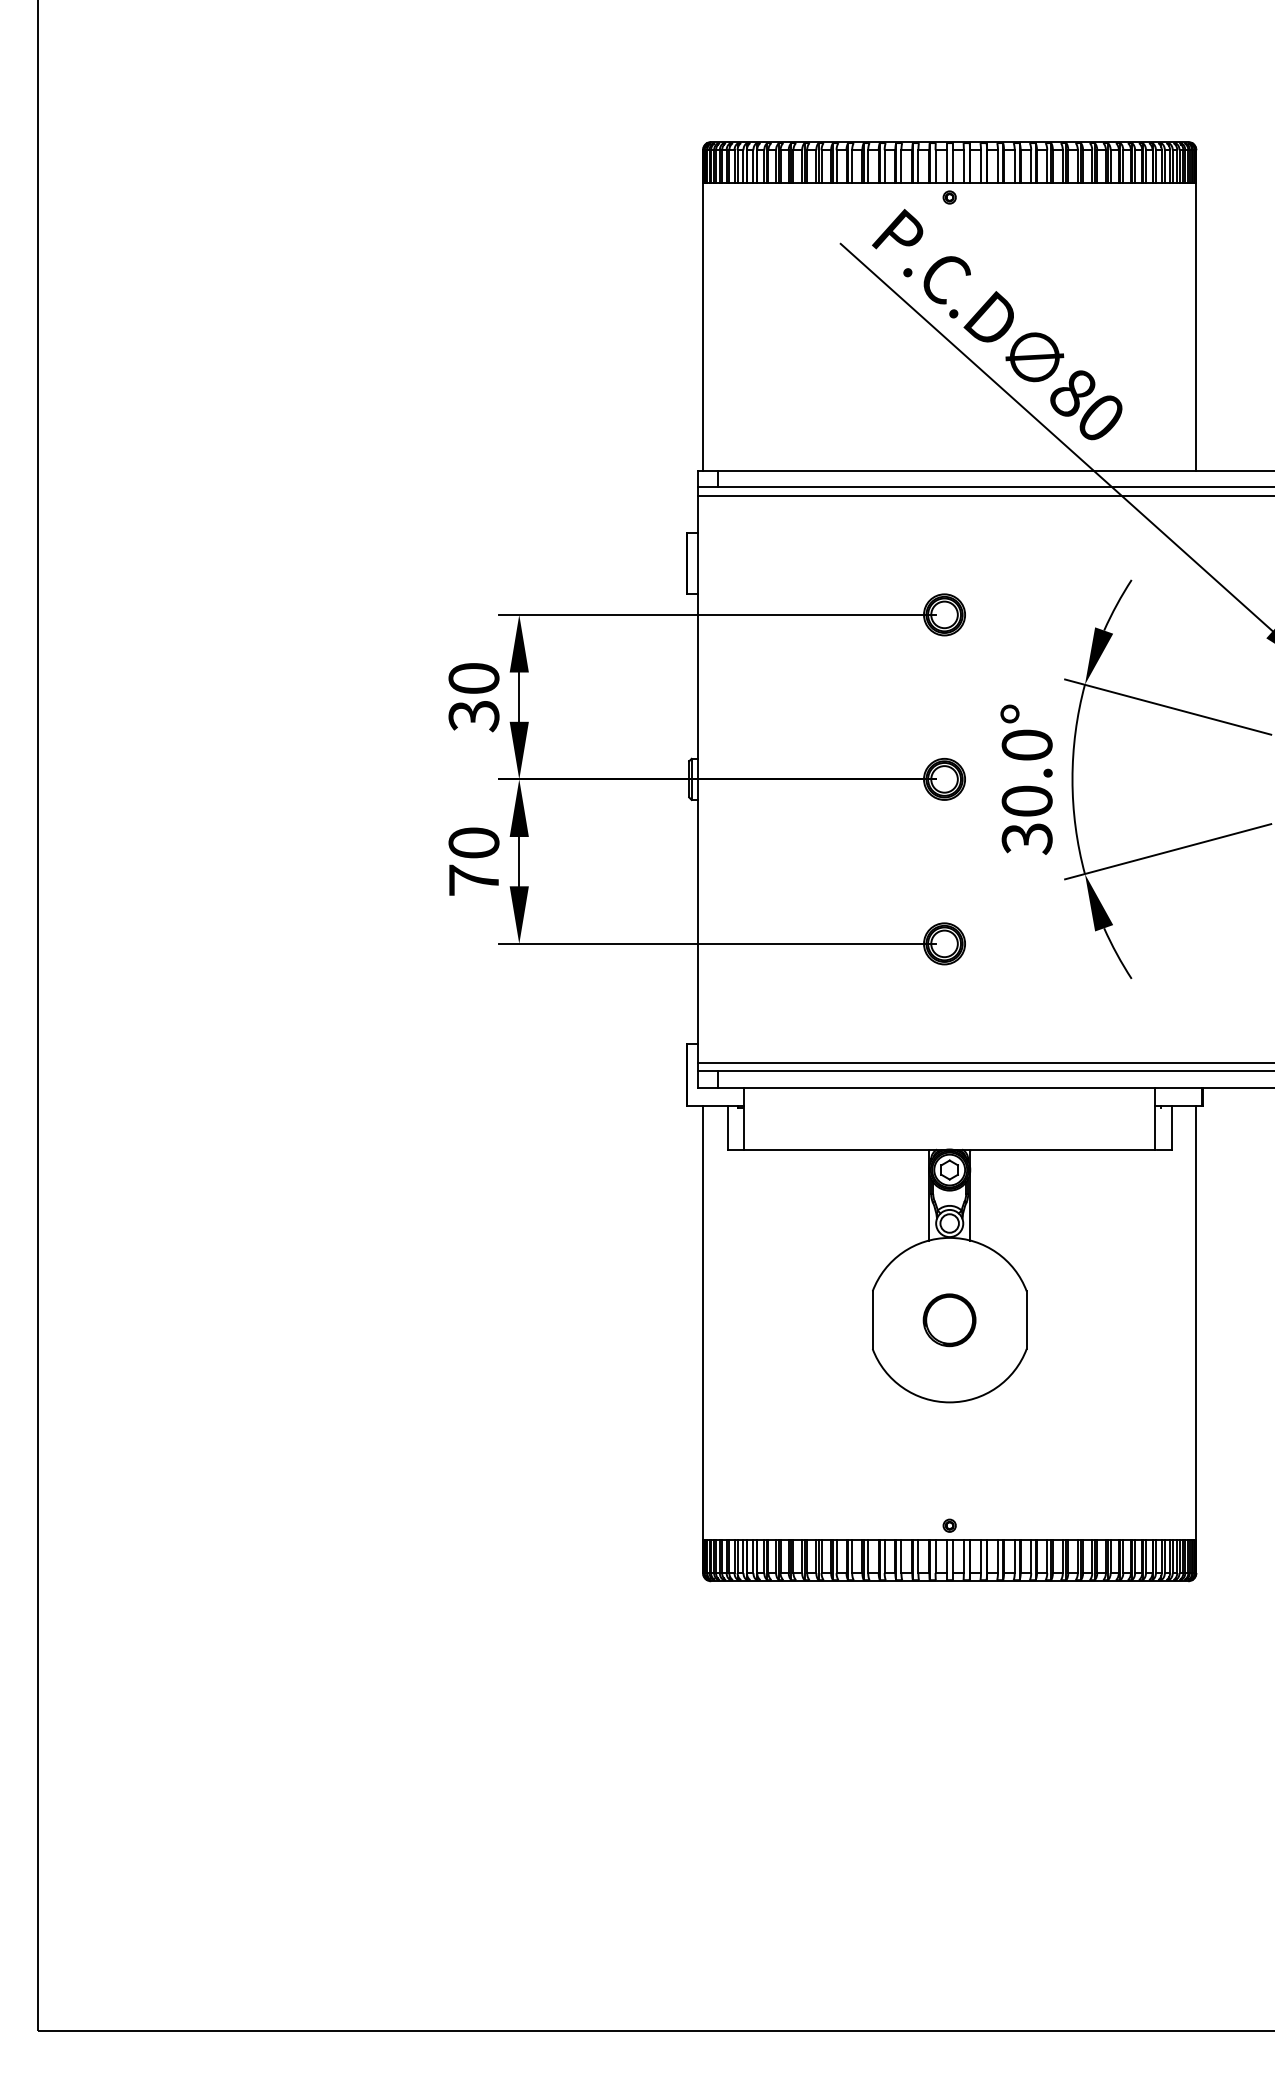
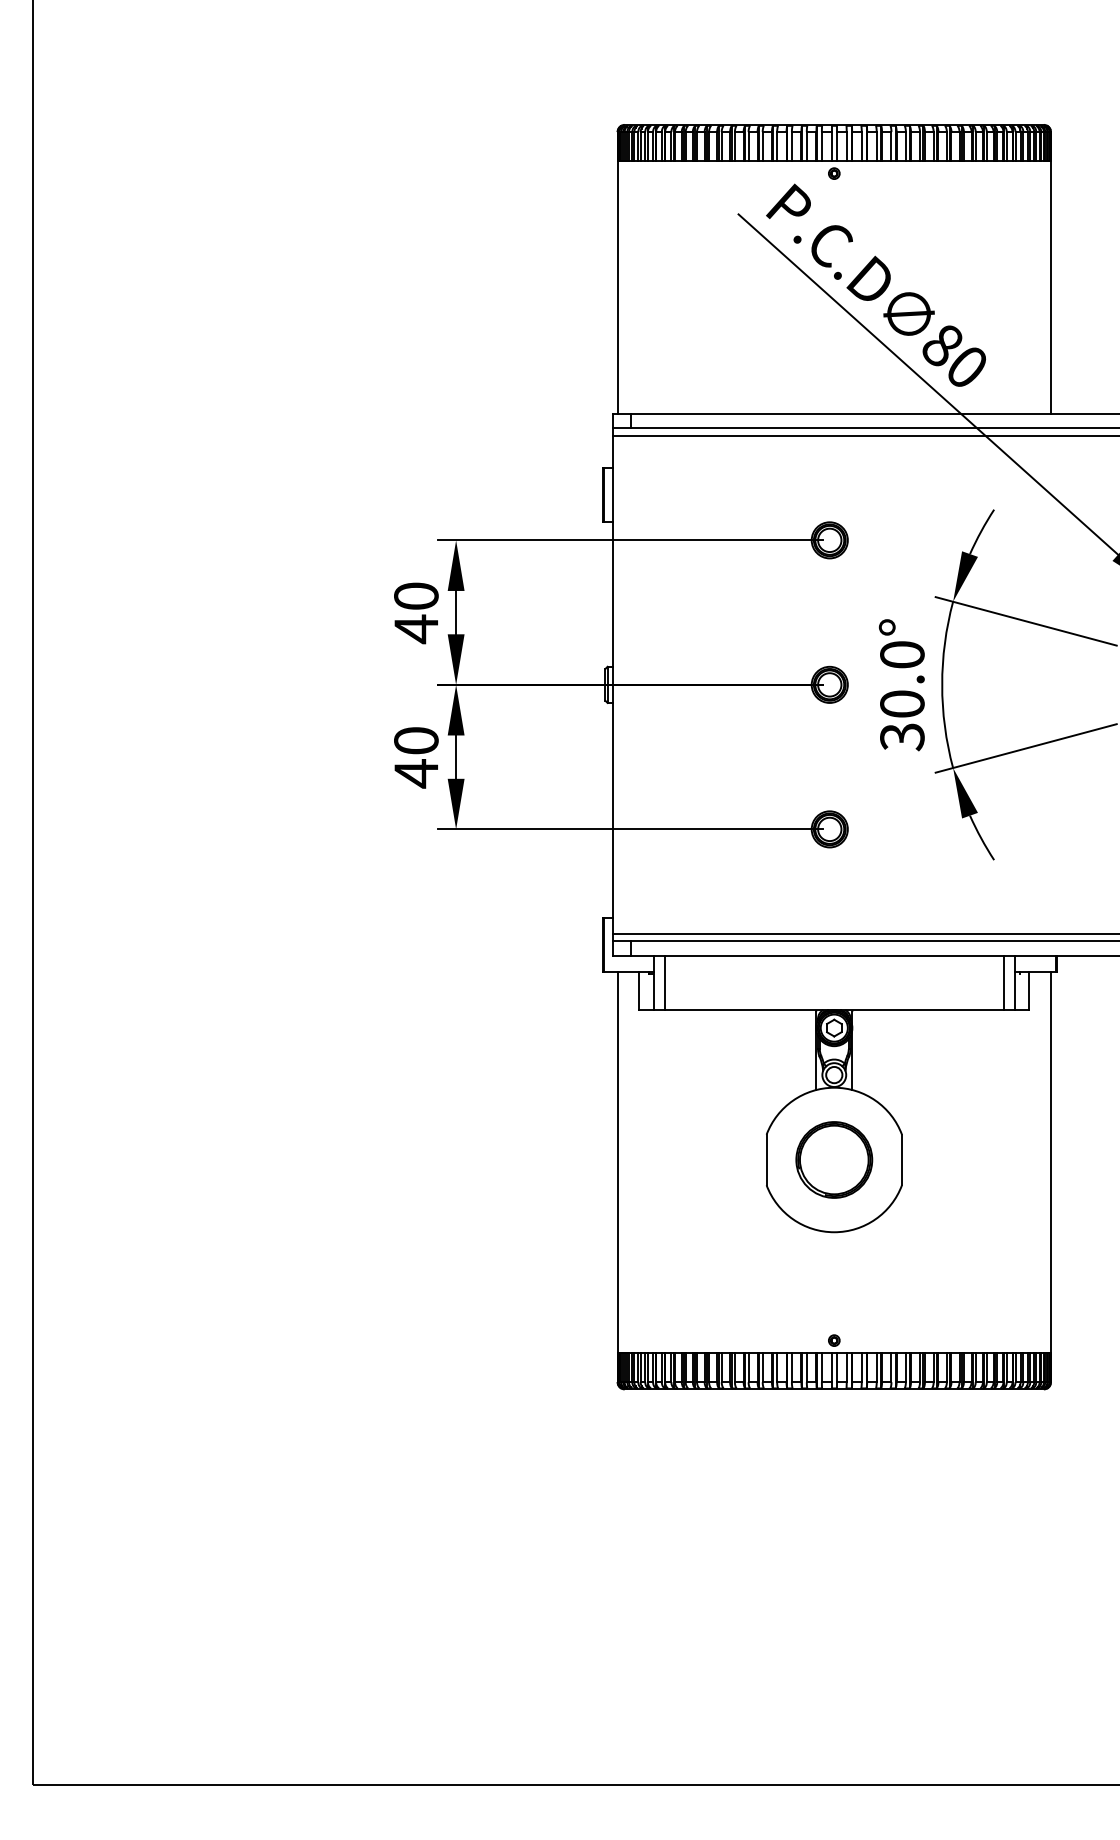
text: (473, 716) -> (415, 629), 30 -> 40
text: (473, 880) -> (415, 773), 70 -> 40
line: (756, 1118) -> (664, 982), added
line: (1142, 1118) -> (1003, 982), added
part: (949, 1320) -> (834, 1160), size x1.67

